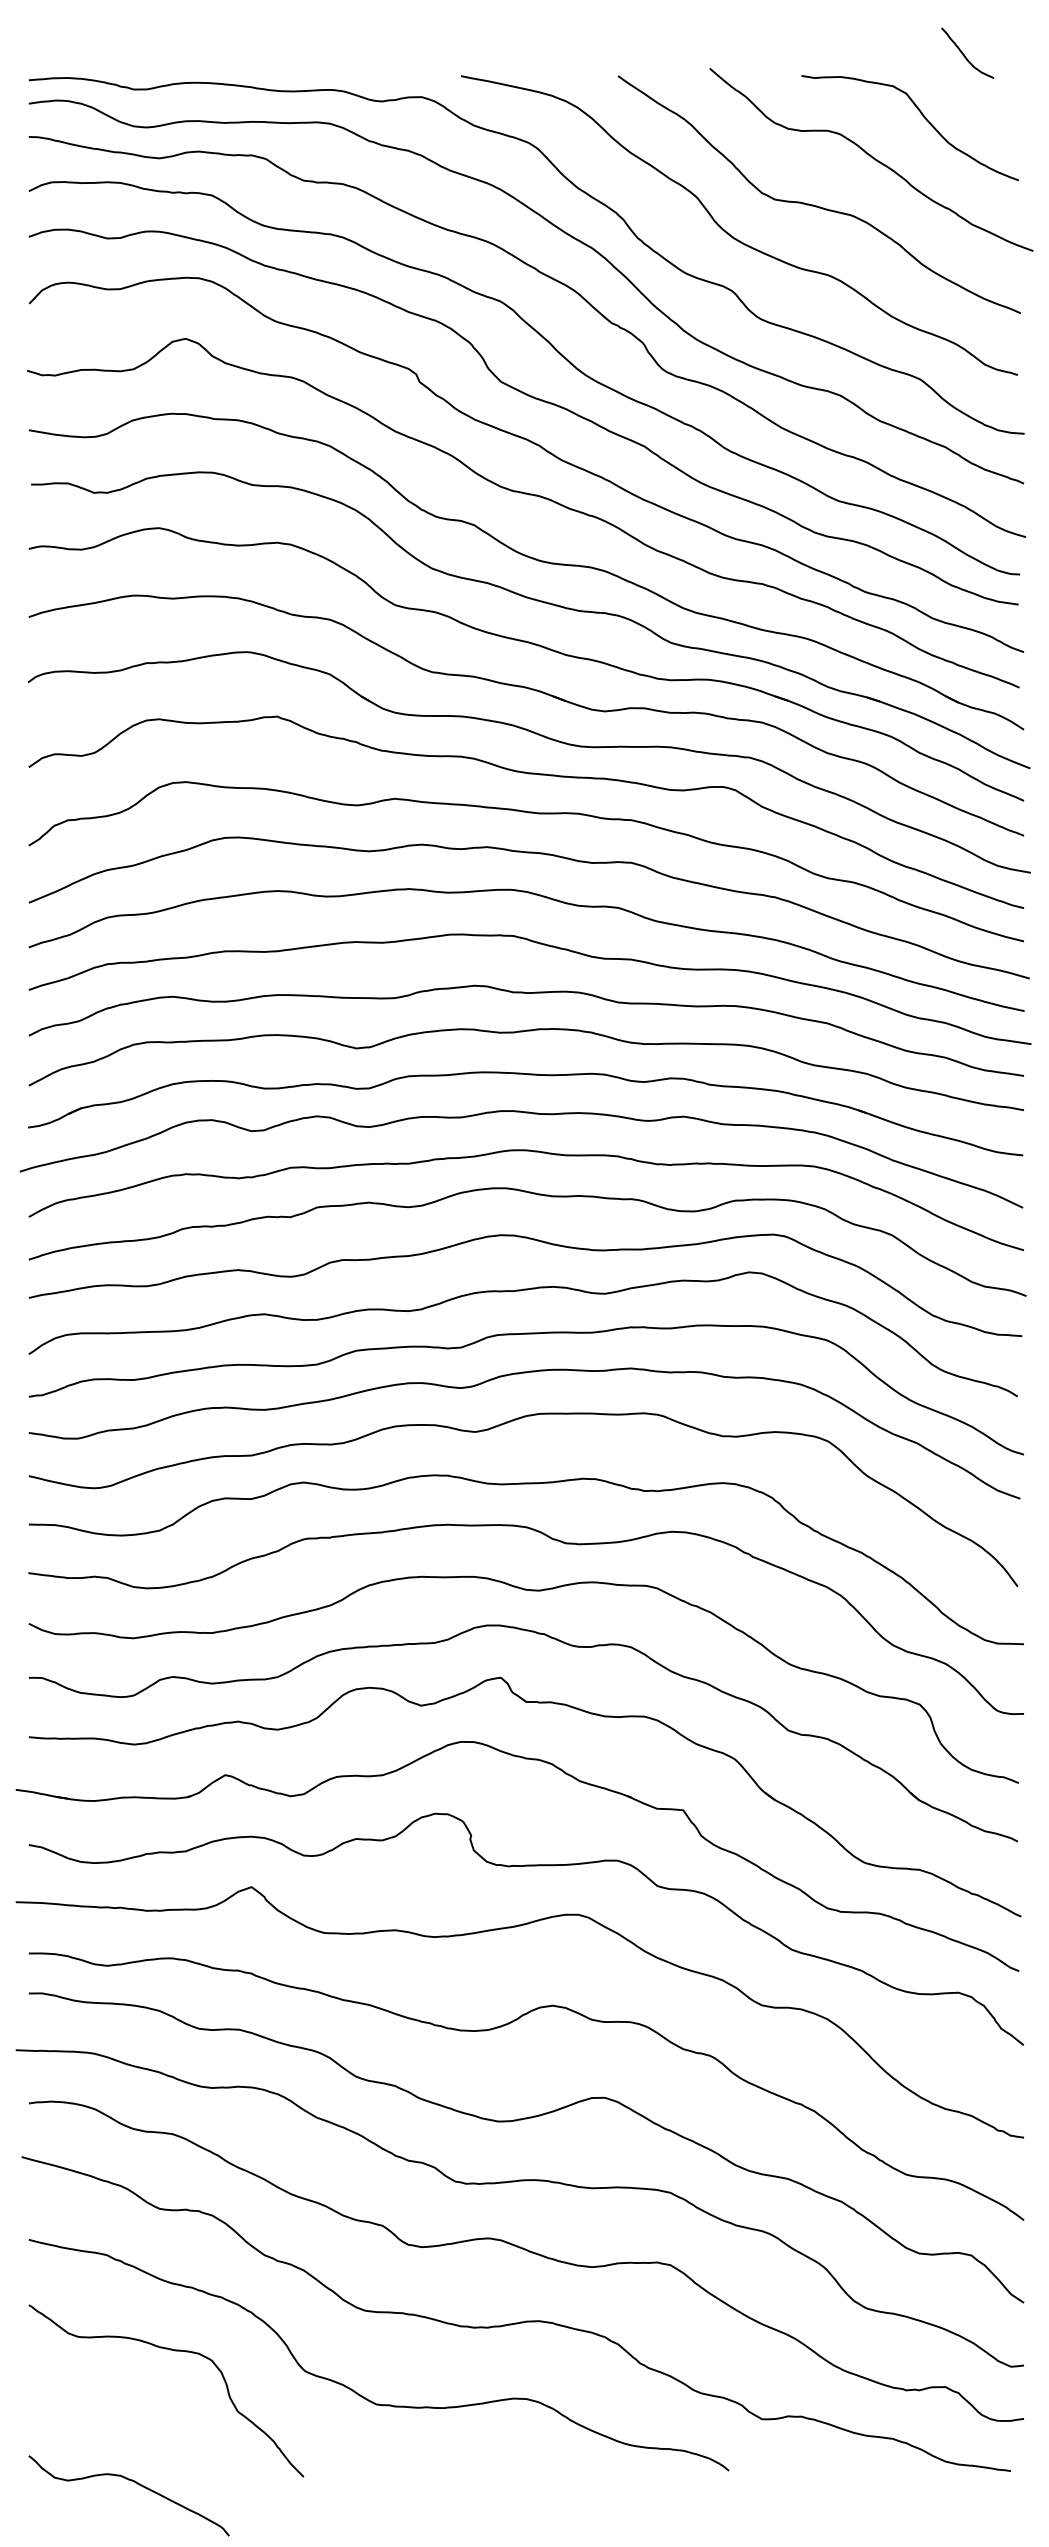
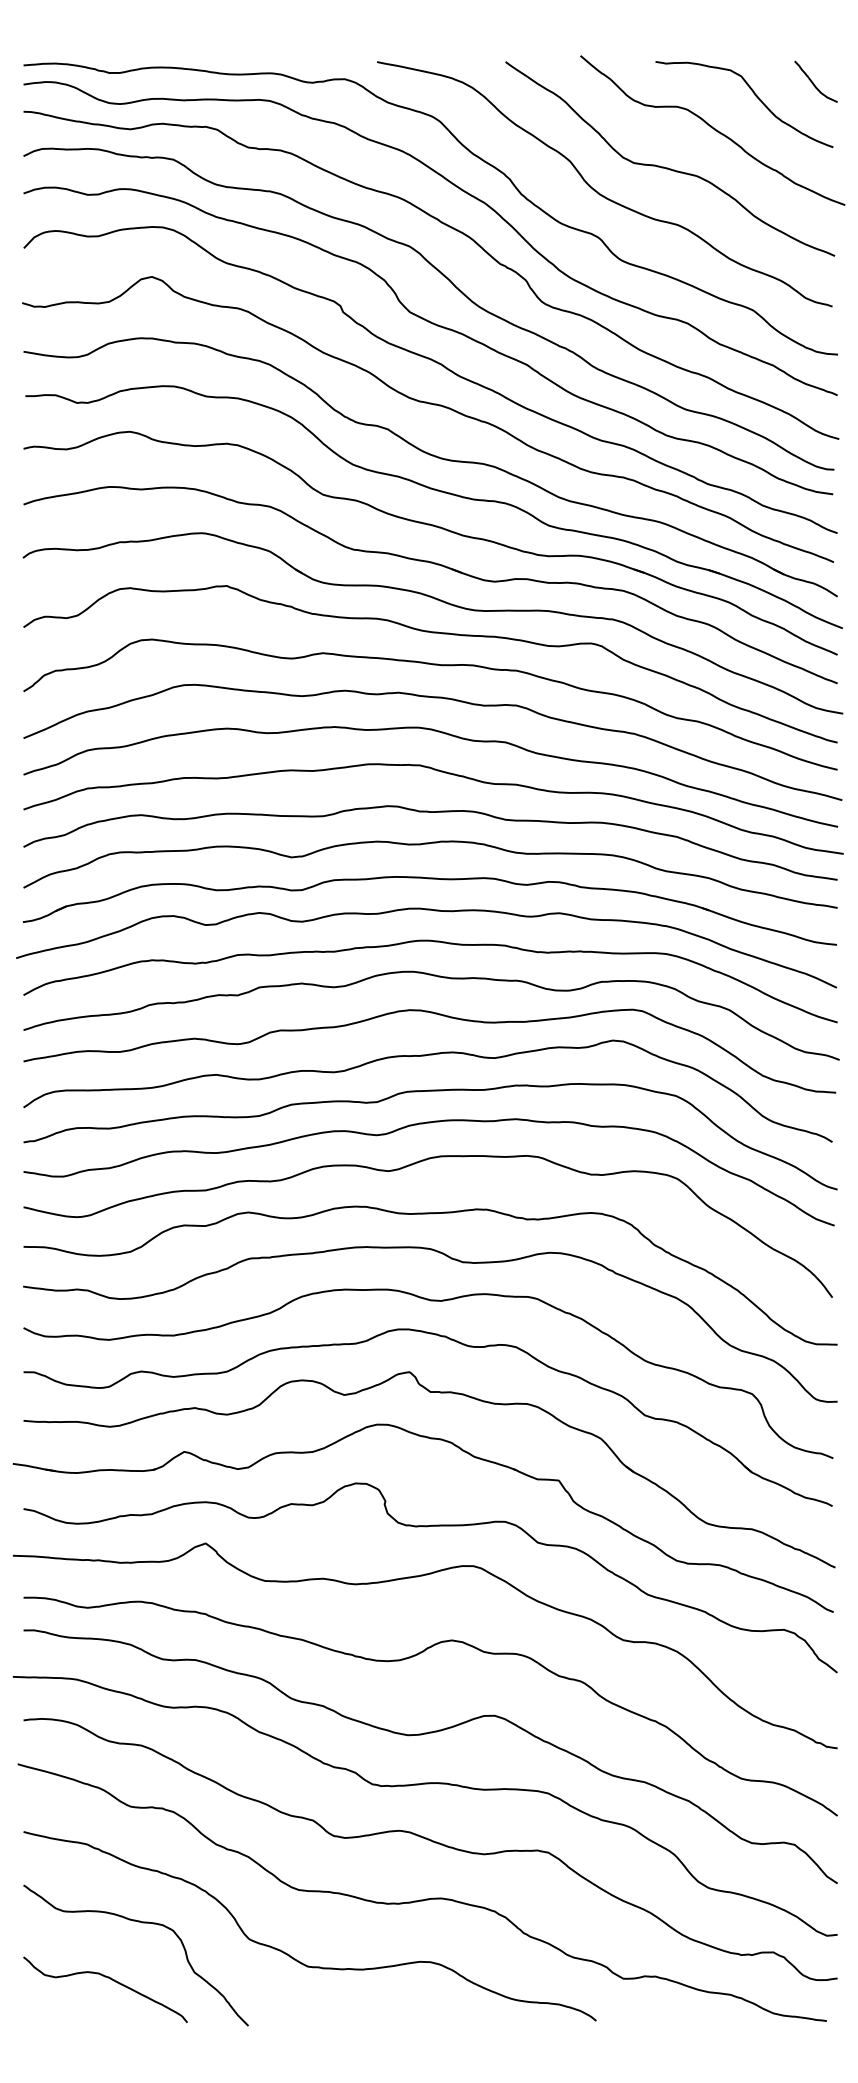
curve: (964, 54) -> (813, 82), moved
curve: (135, 2483) -> (110, 1979), moved

